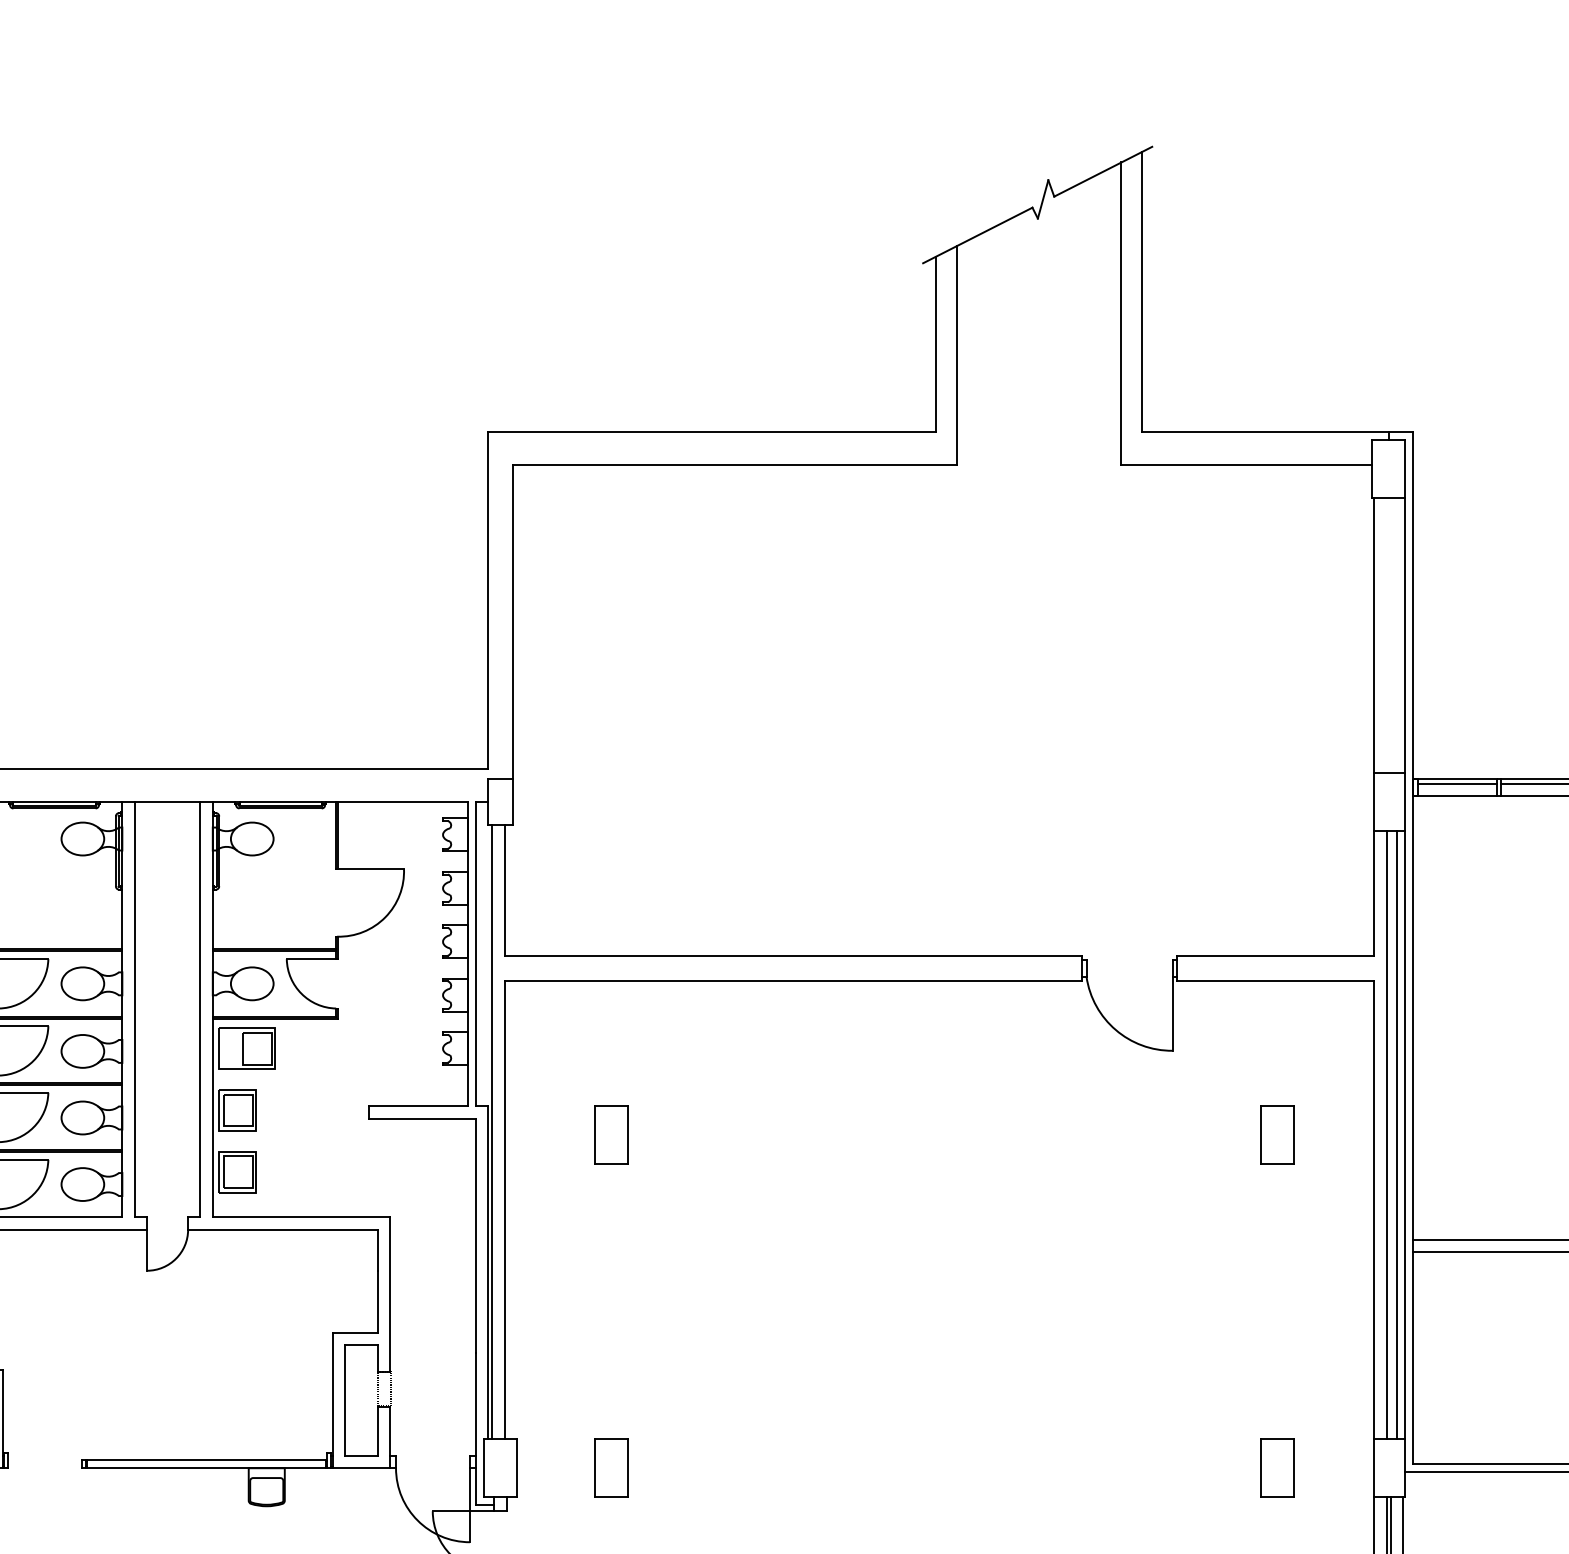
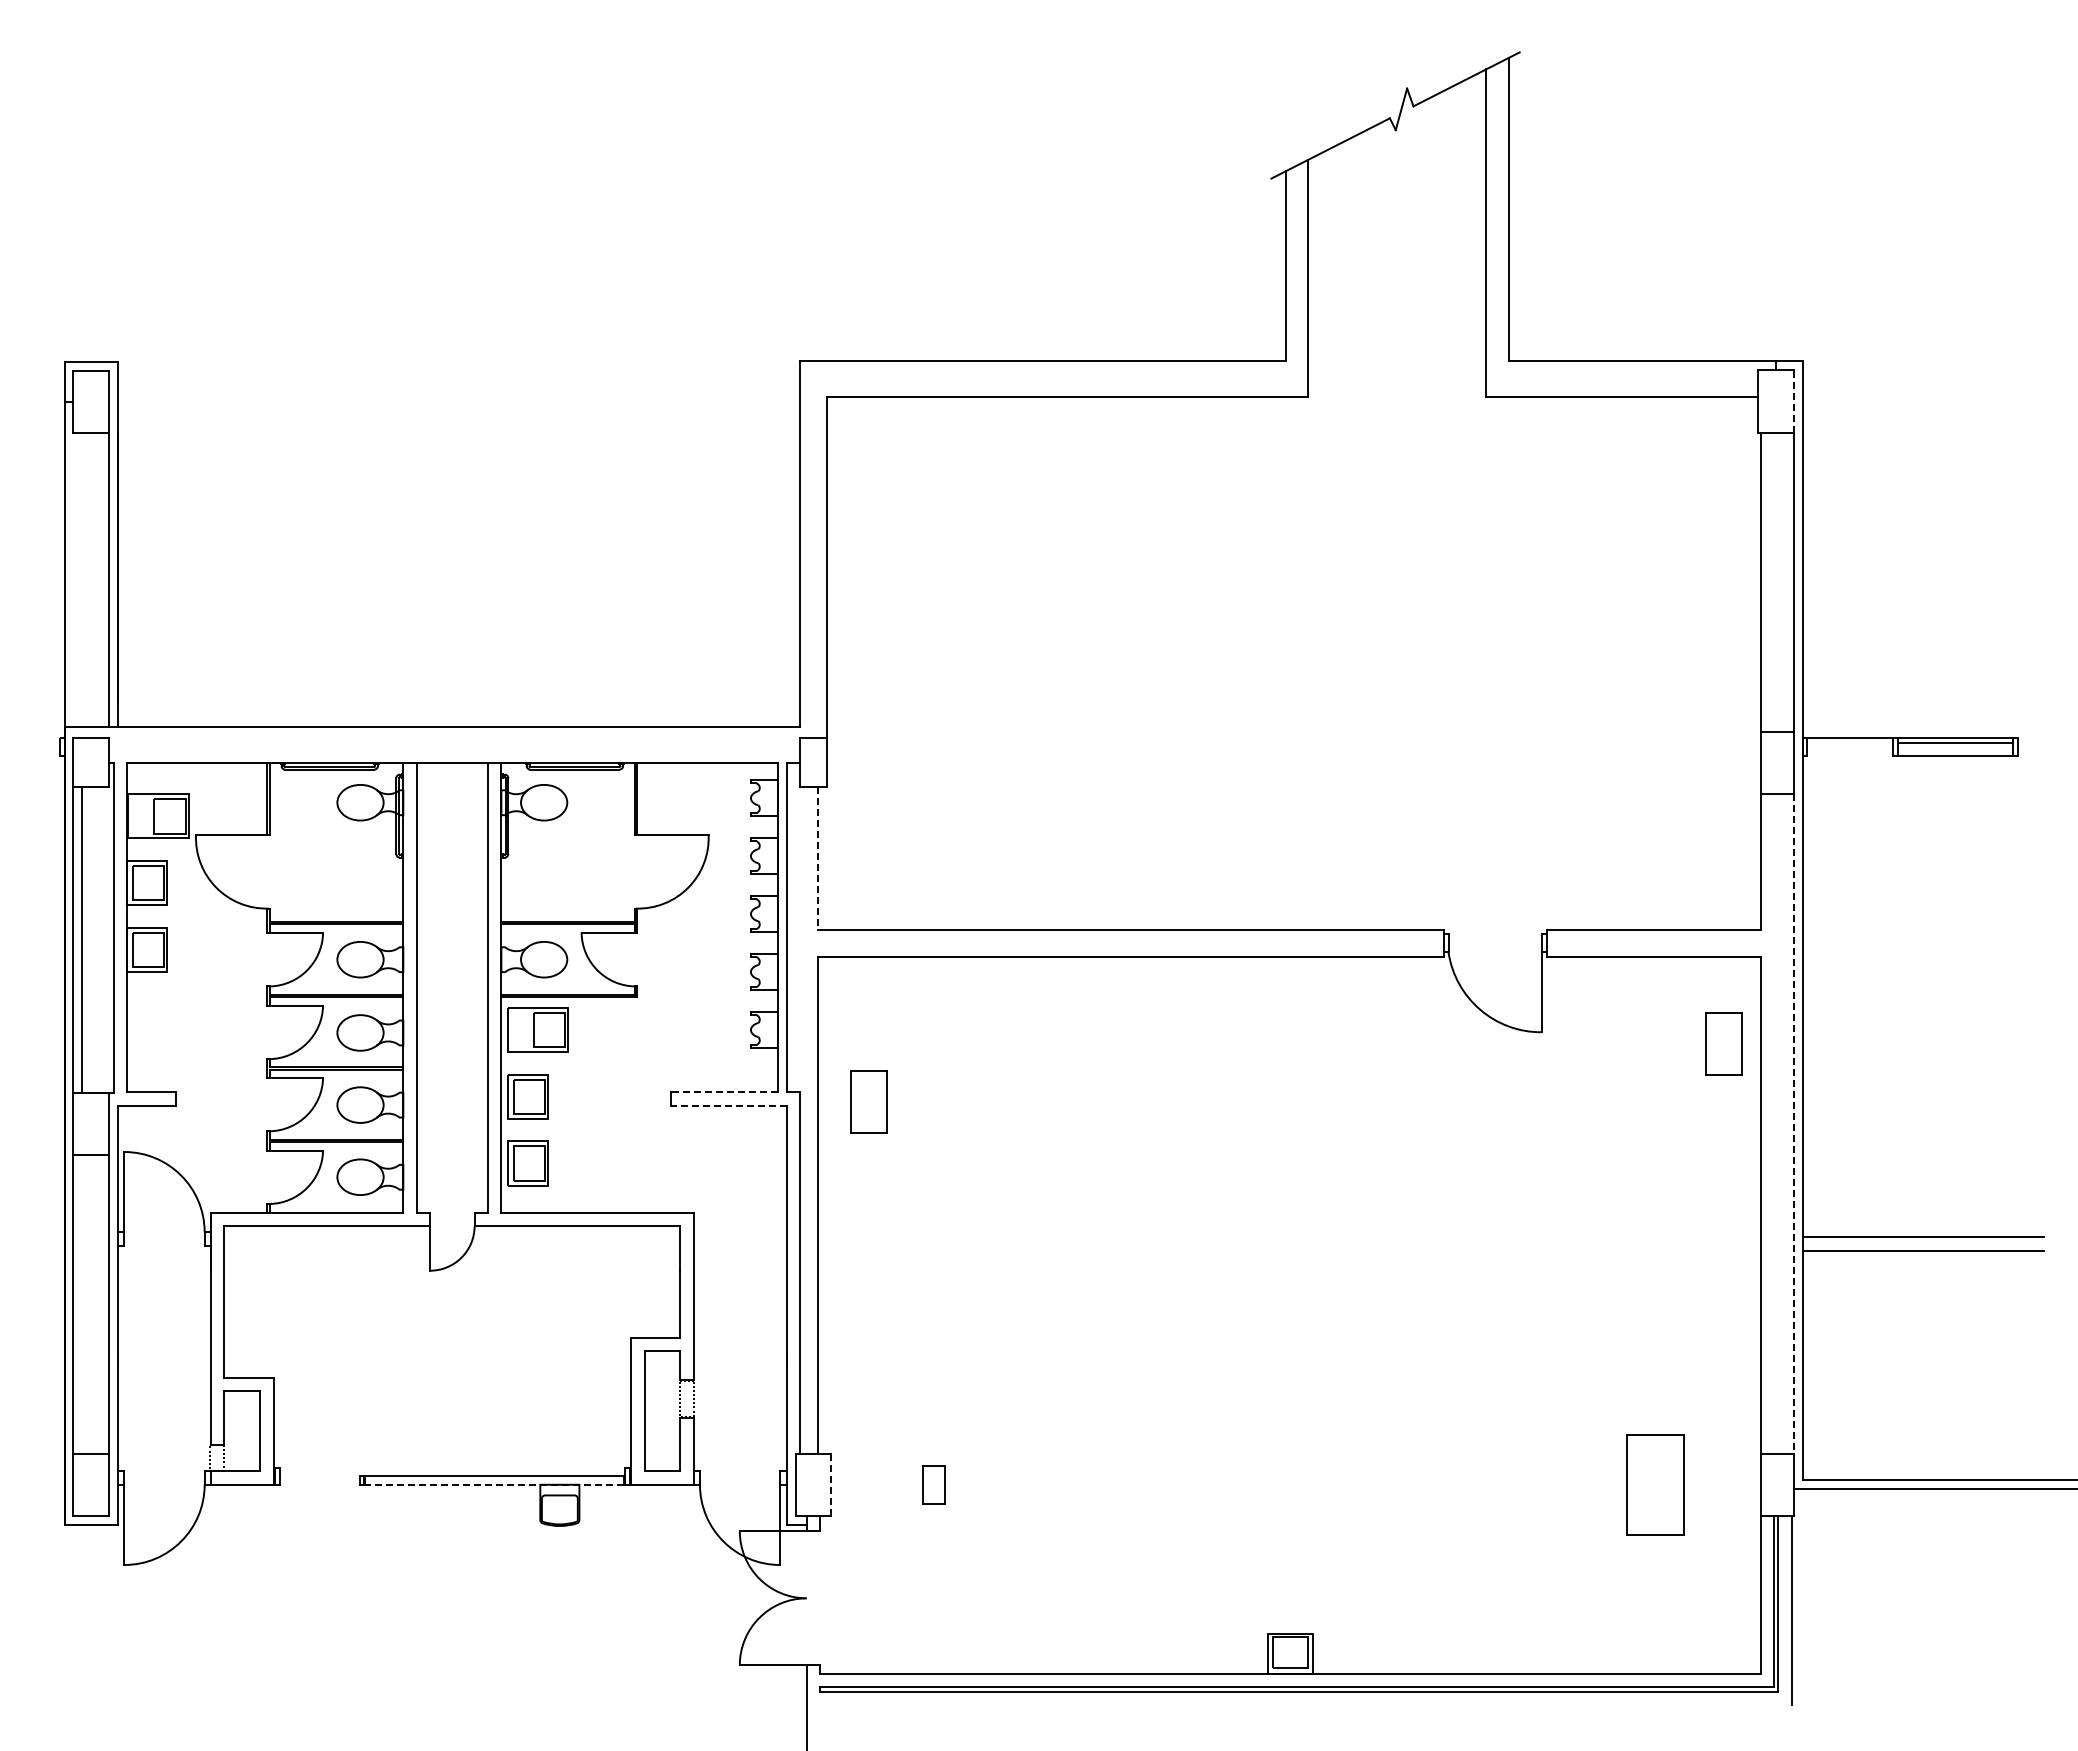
line: (1404, 468) -> (1793, 401), solid -> dashed
line: (1457, 783) -> (1850, 742), removed
line: (1456, 795) -> (1849, 755), removed
line: (504, 890) -> (817, 858), solid -> dashed
line: (417, 1106) -> (723, 1092), solid -> dashed
line: (422, 1118) -> (728, 1105), solid -> dashed
line: (492, 1132) -> (804, 1120), removed
part: (611, 1134) -> (868, 1101), moved
part: (1277, 1134) -> (1723, 1043), moved
line: (1386, 1134) -> (1773, 1123), removed
line: (1397, 1134) -> (1785, 1123), removed
line: (1404, 1134) -> (1793, 1123), solid -> dashed
line: (206, 1467) -> (494, 1484), solid -> dashed
line: (517, 1467) -> (831, 1484), solid -> dashed
part: (611, 1467) -> (933, 1484), size x0.6
part: (1277, 1467) -> (1655, 1484), size x1.6

